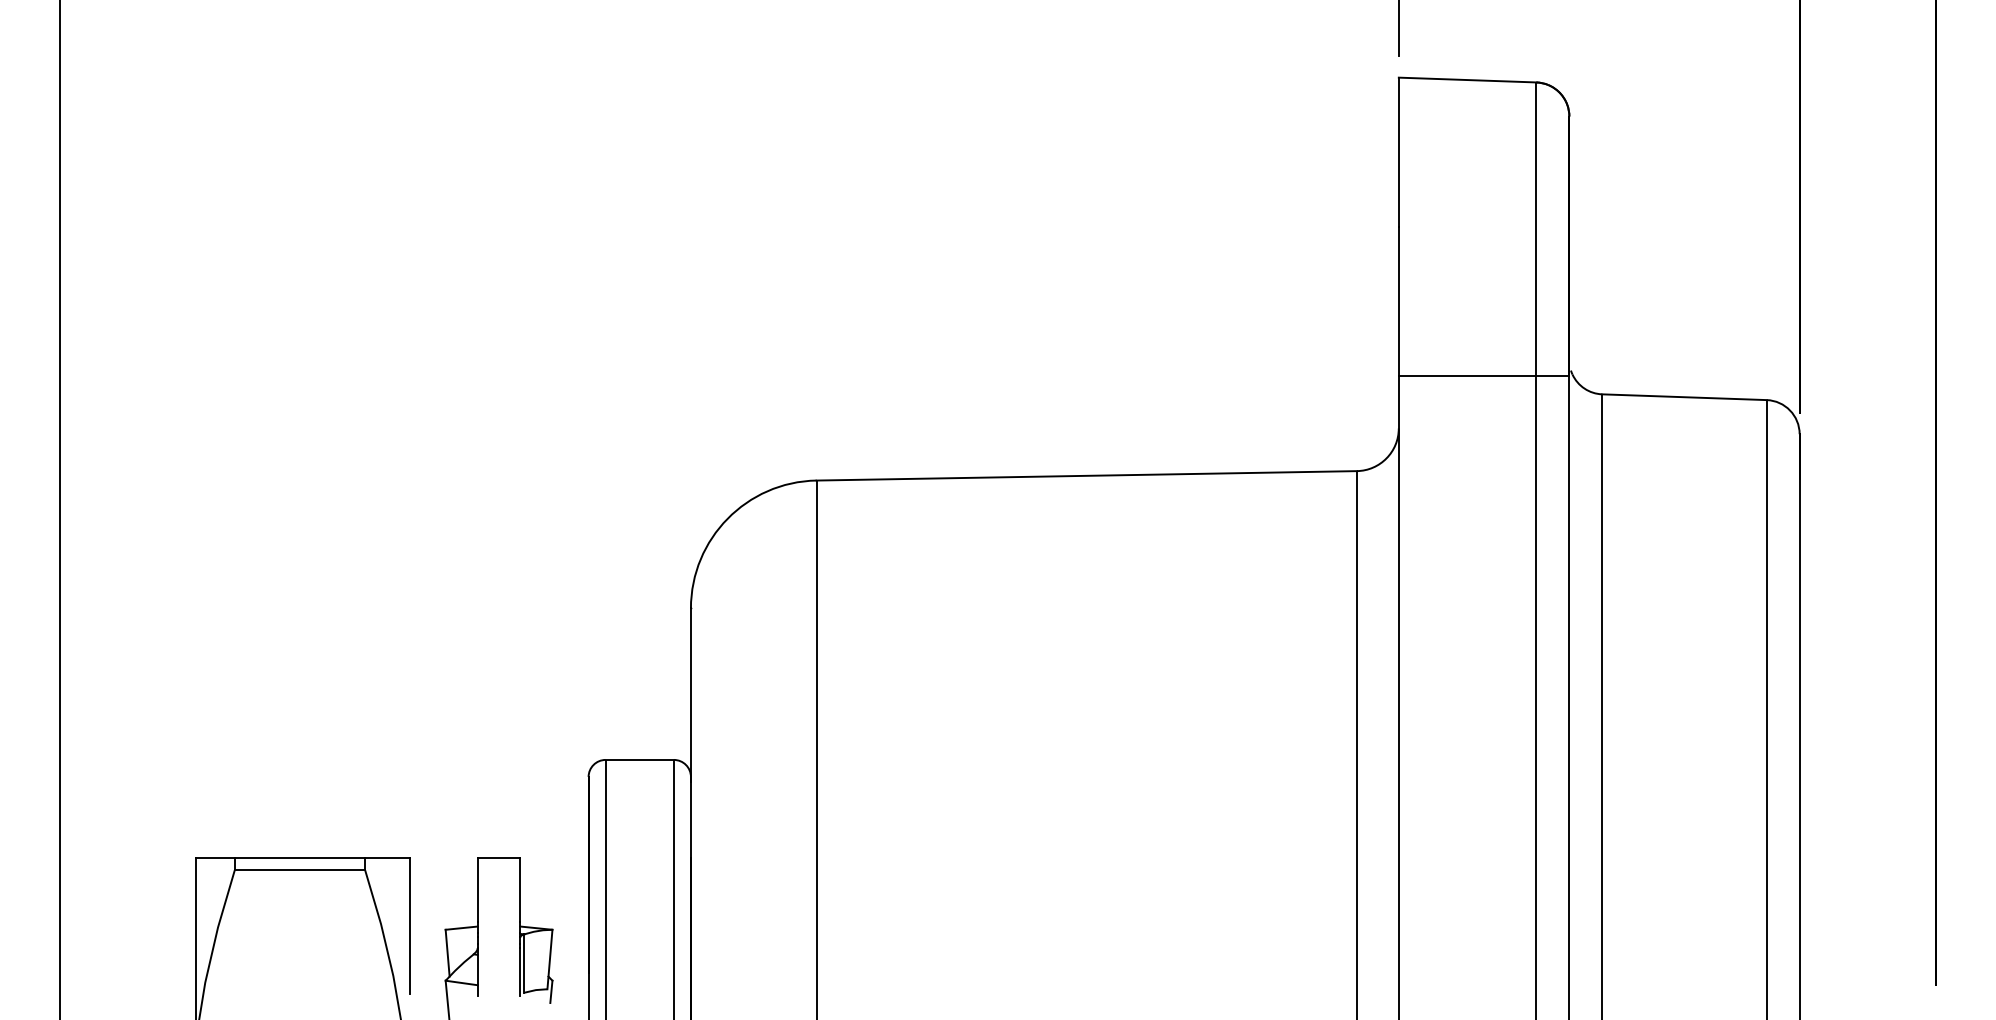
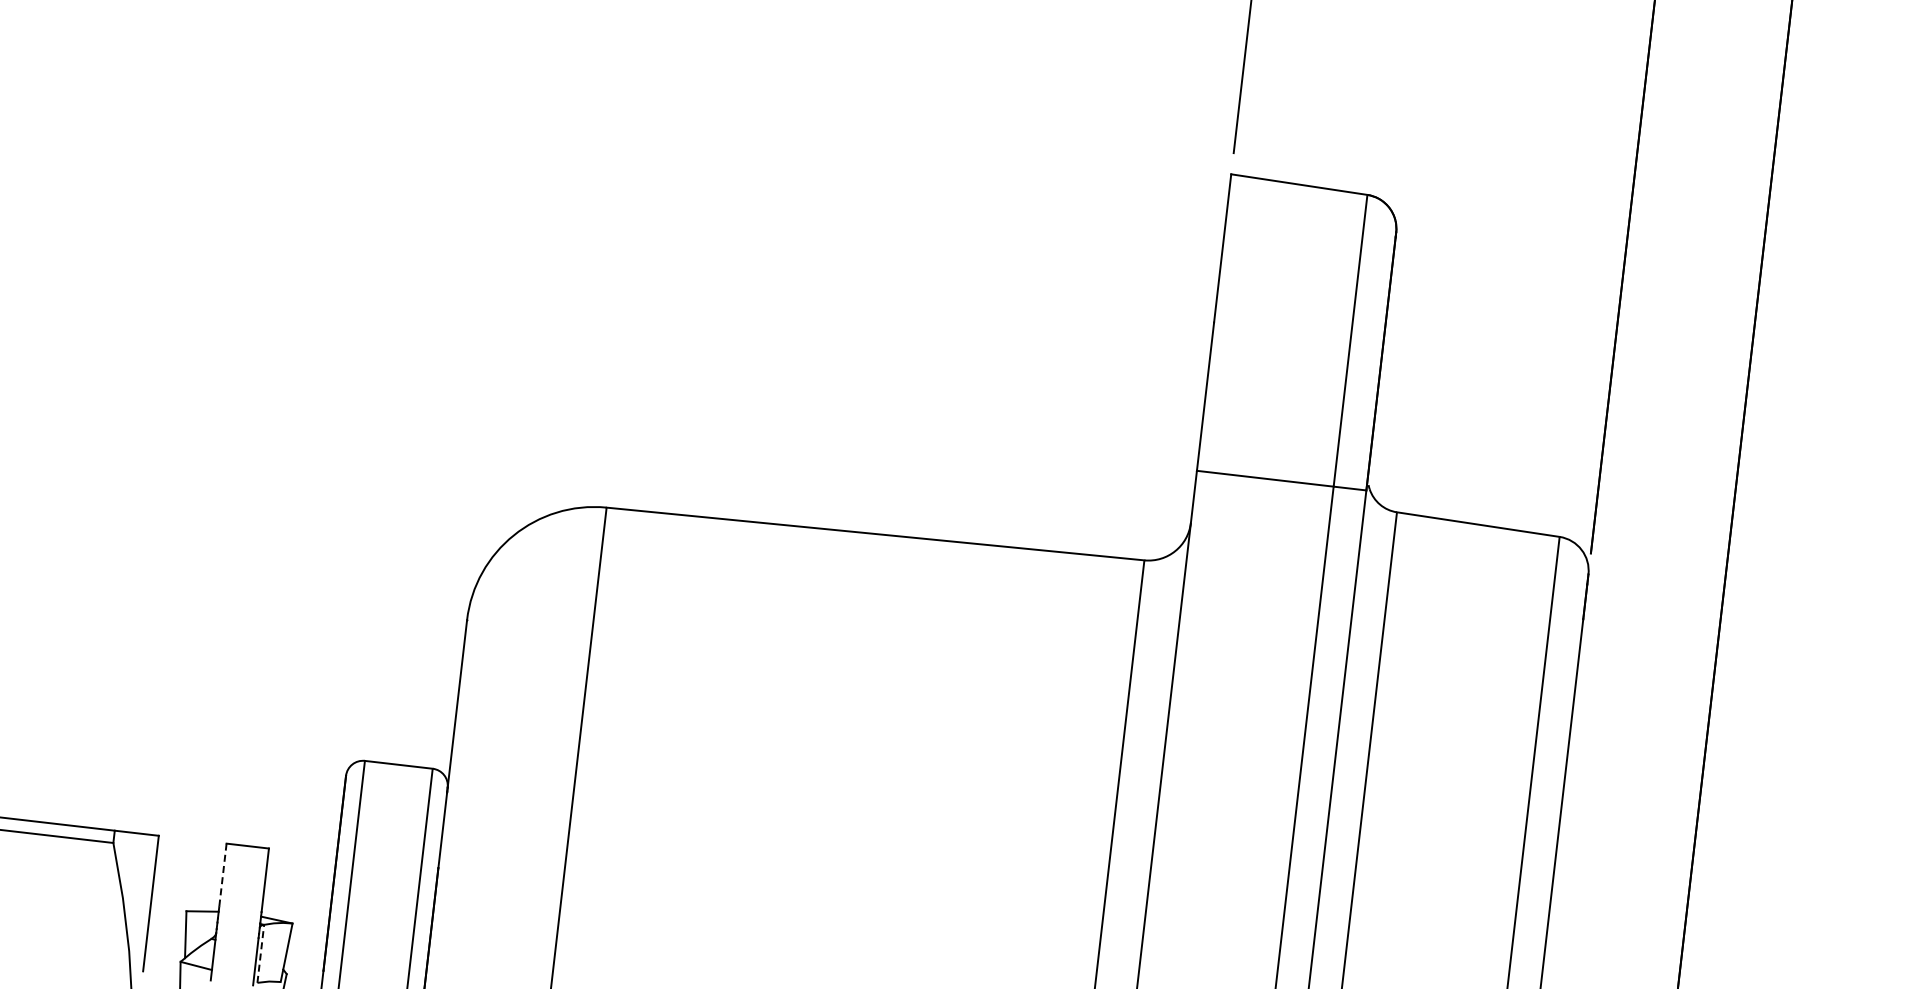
line: (477, 889) -> (222, 874), solid -> dashed
line: (524, 963) -> (260, 953), solid -> dashed

